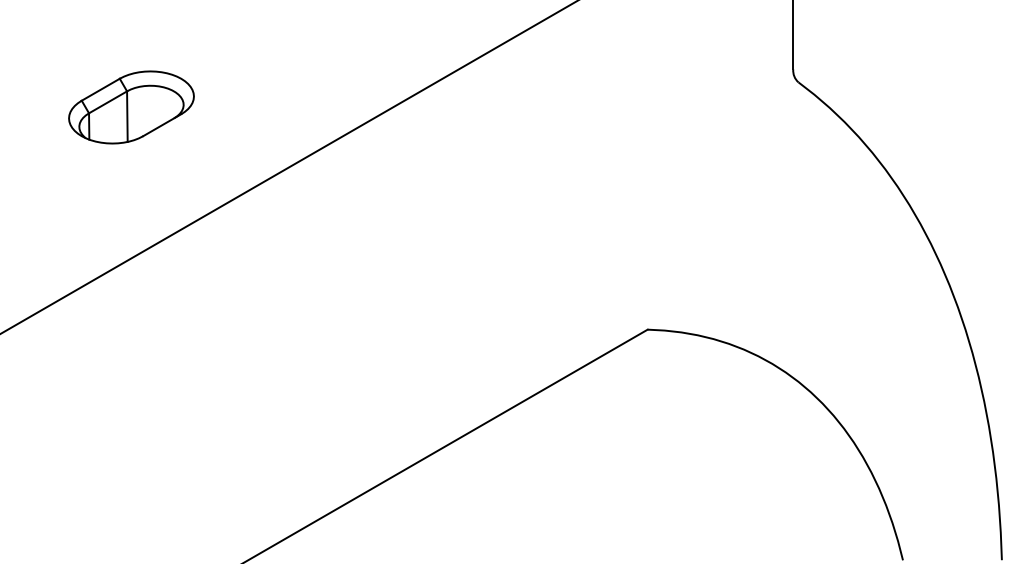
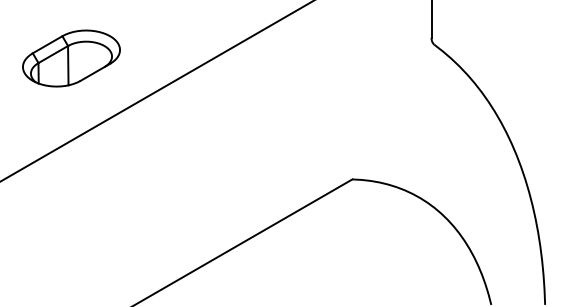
part: (131, 107) -> (71, 58), size x1.43

